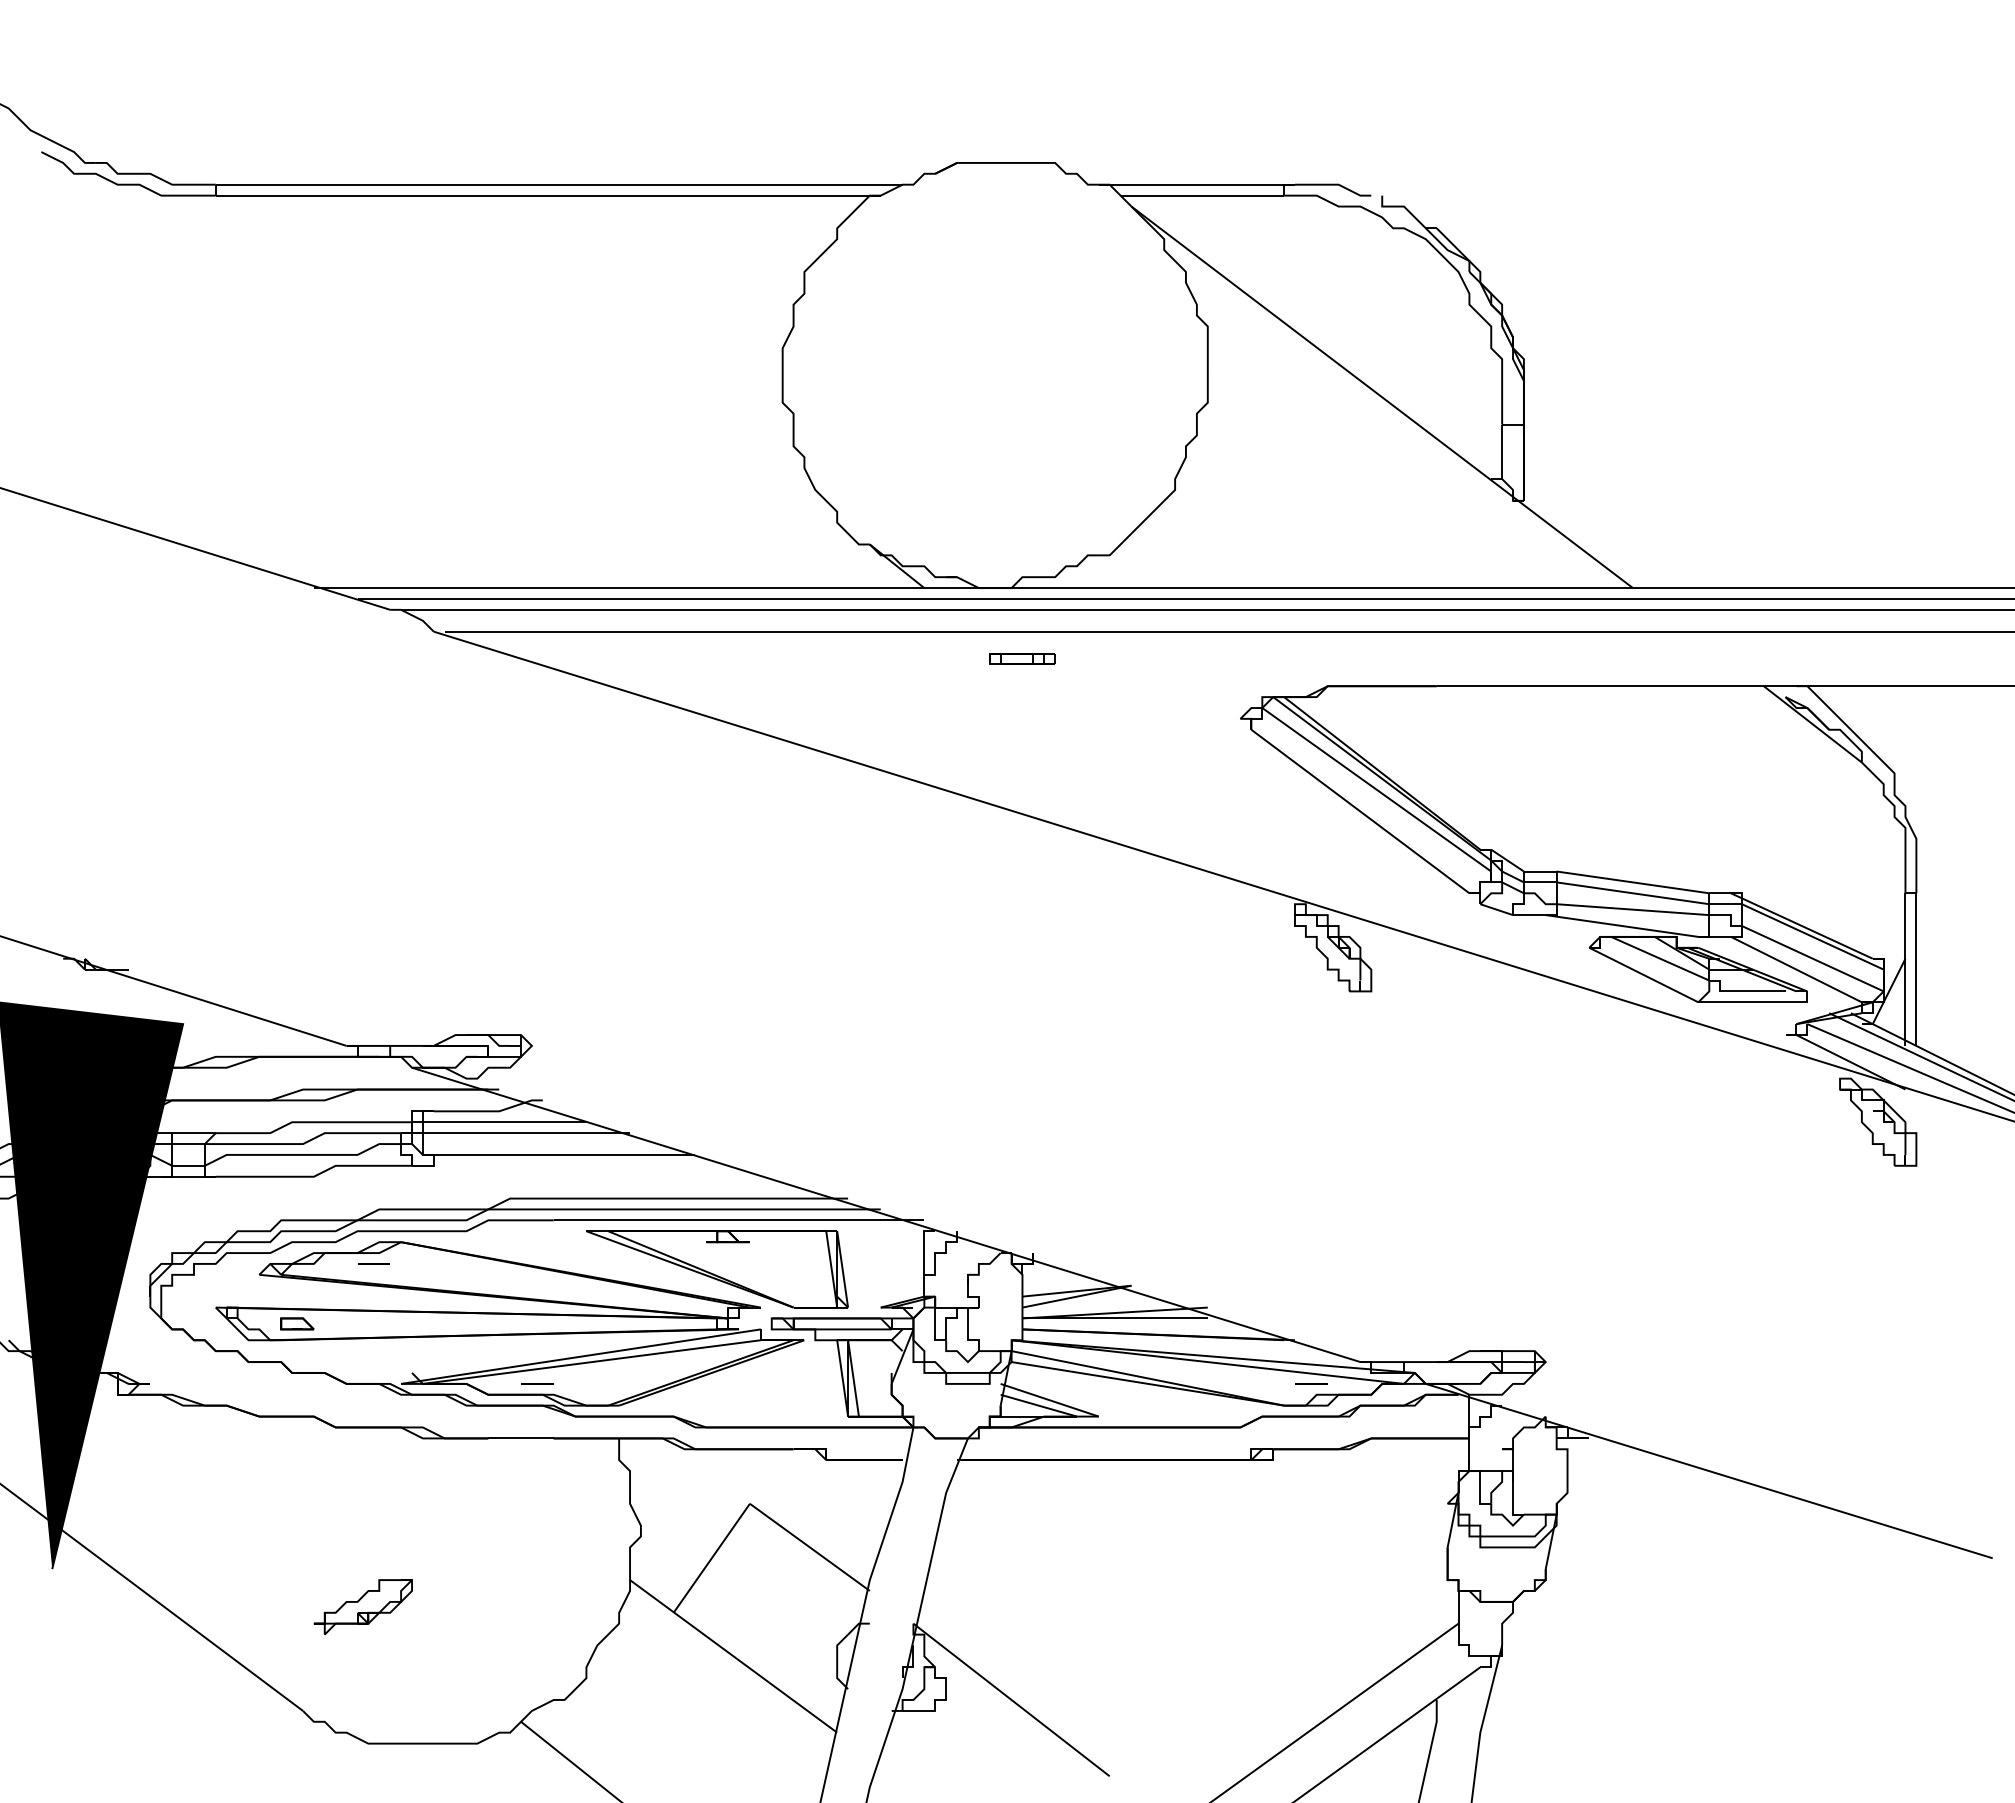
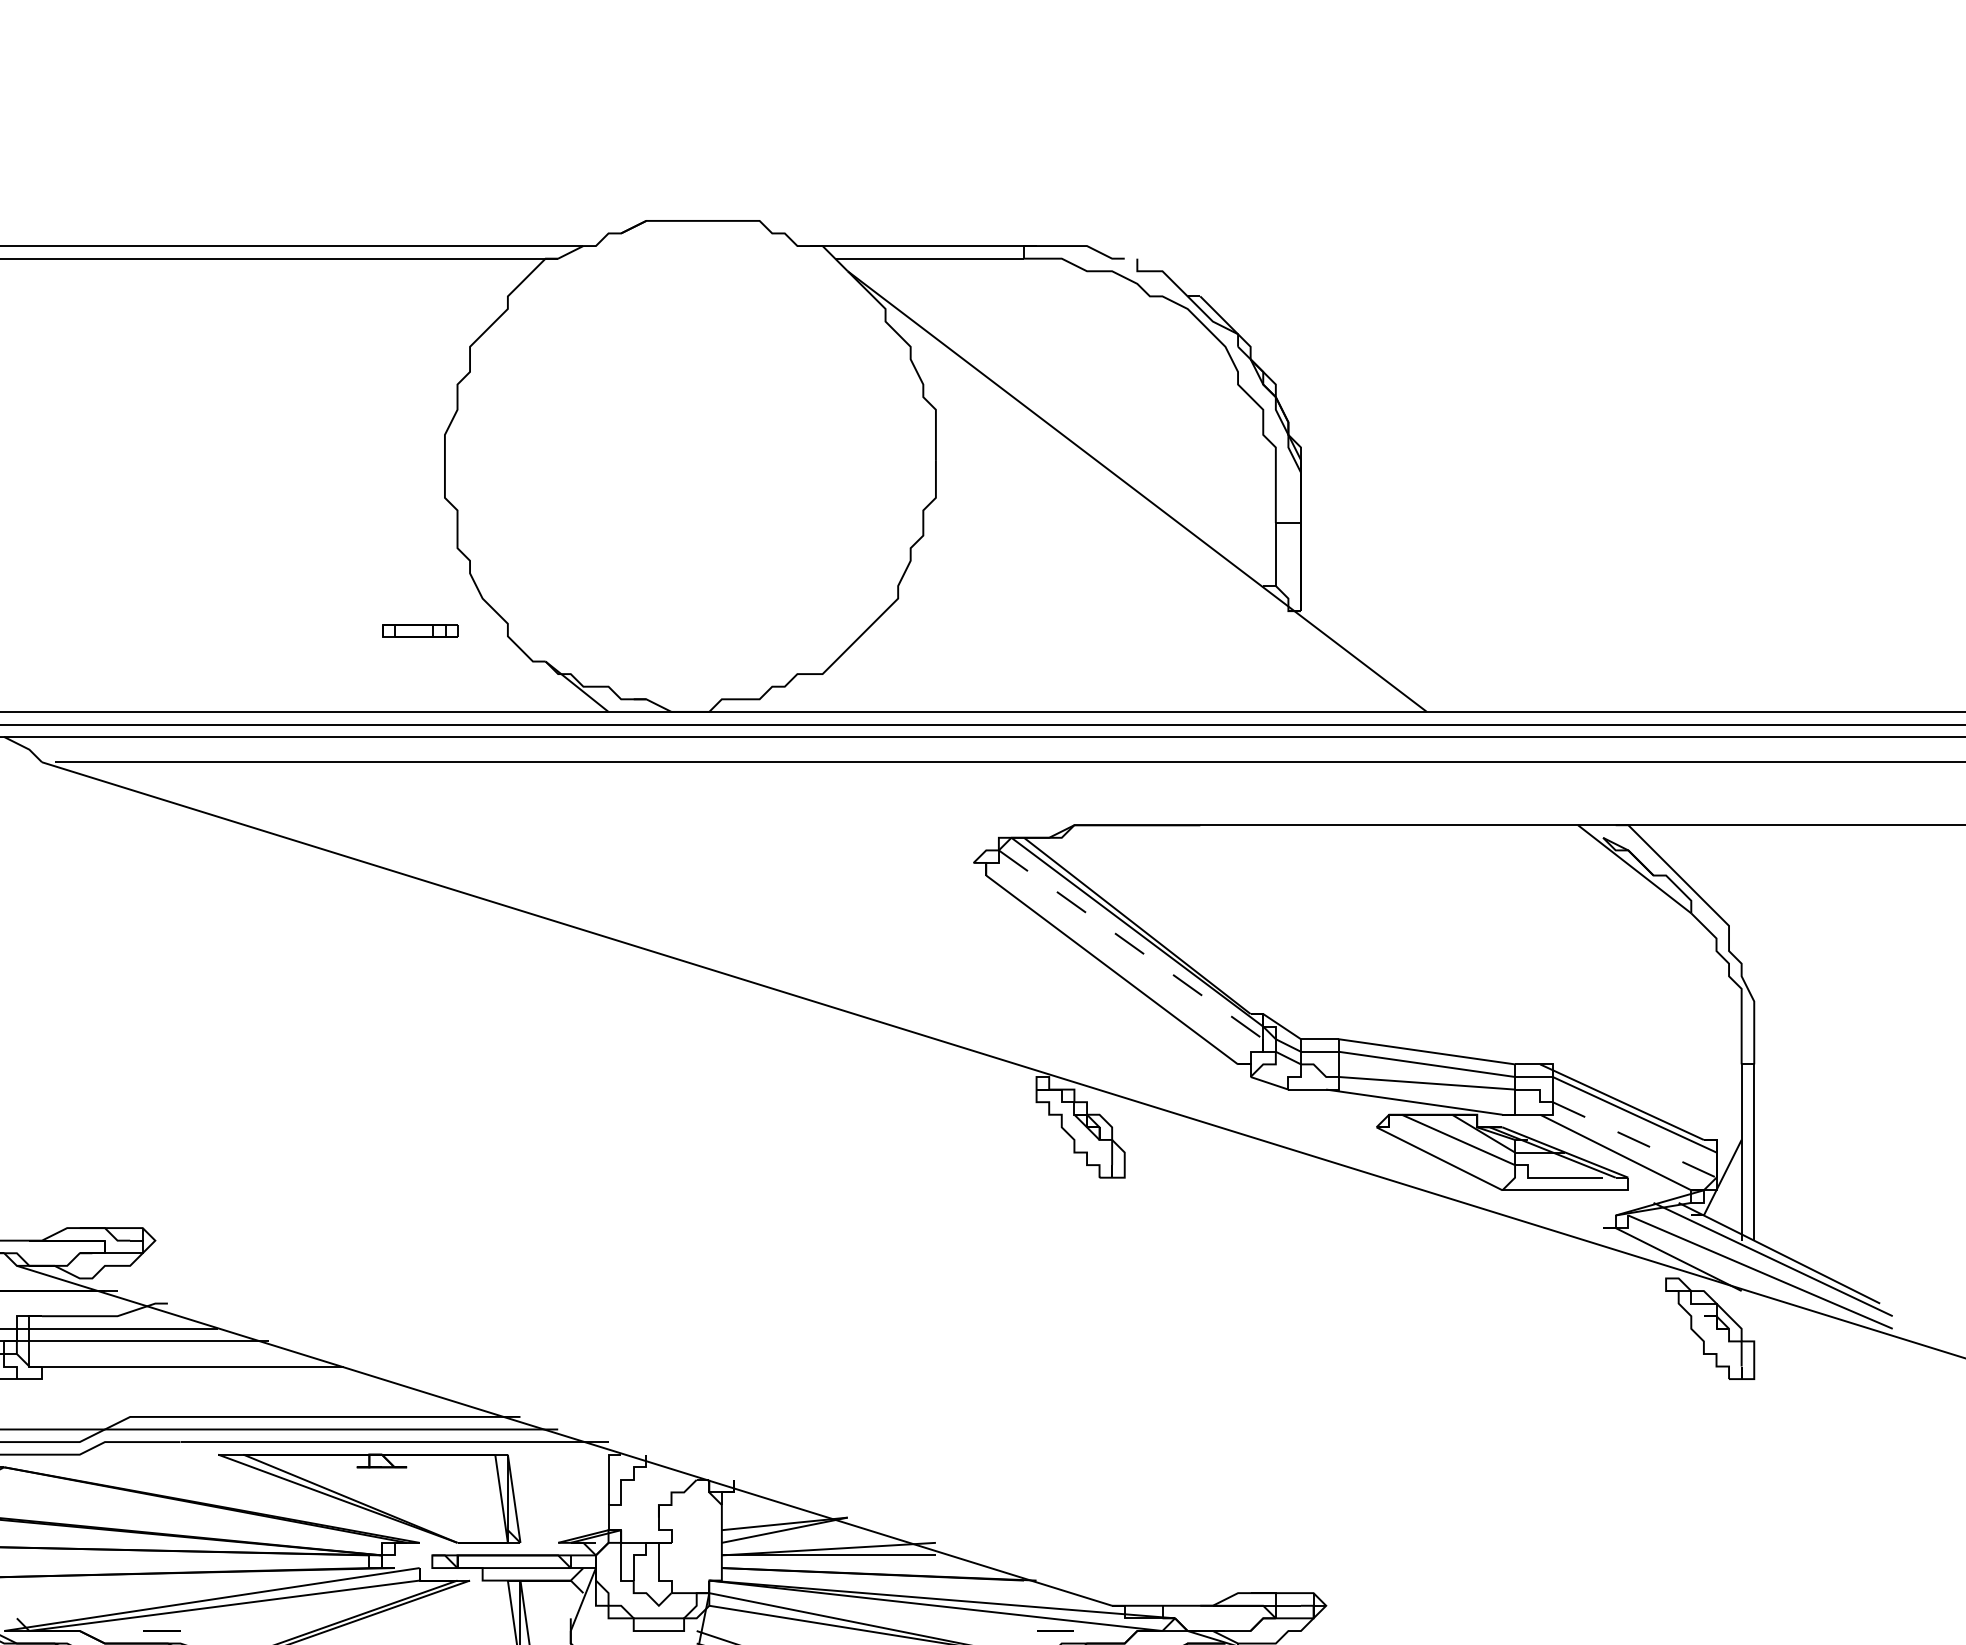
part: (1022, 658) -> (420, 630), moved
line: (1376, 789) -> (1130, 944), solid -> dashed
line: (1813, 958) -> (1635, 1139), solid -> dashed

